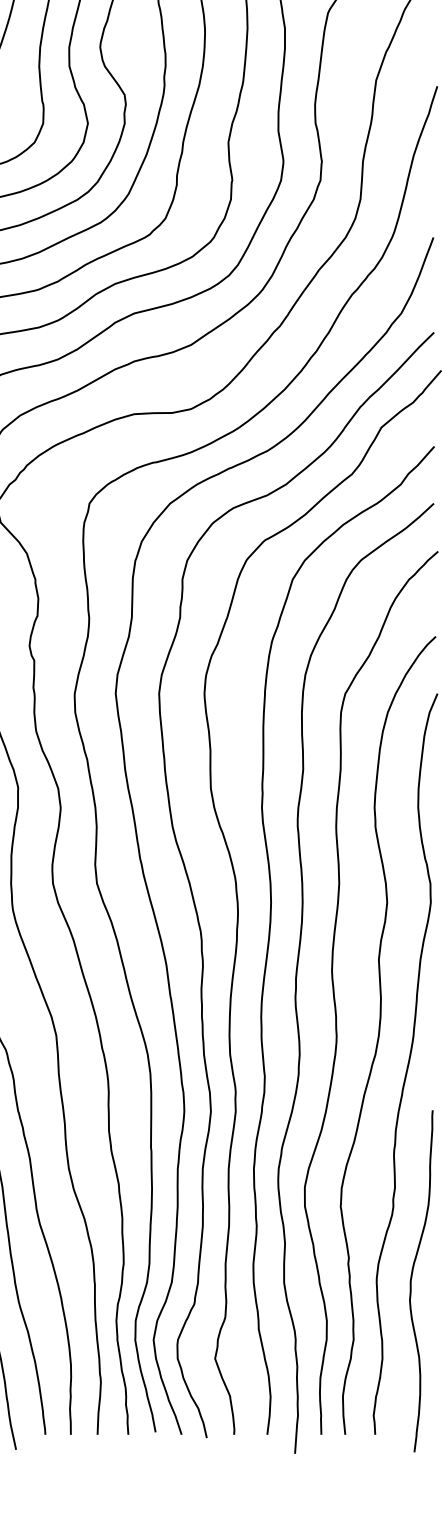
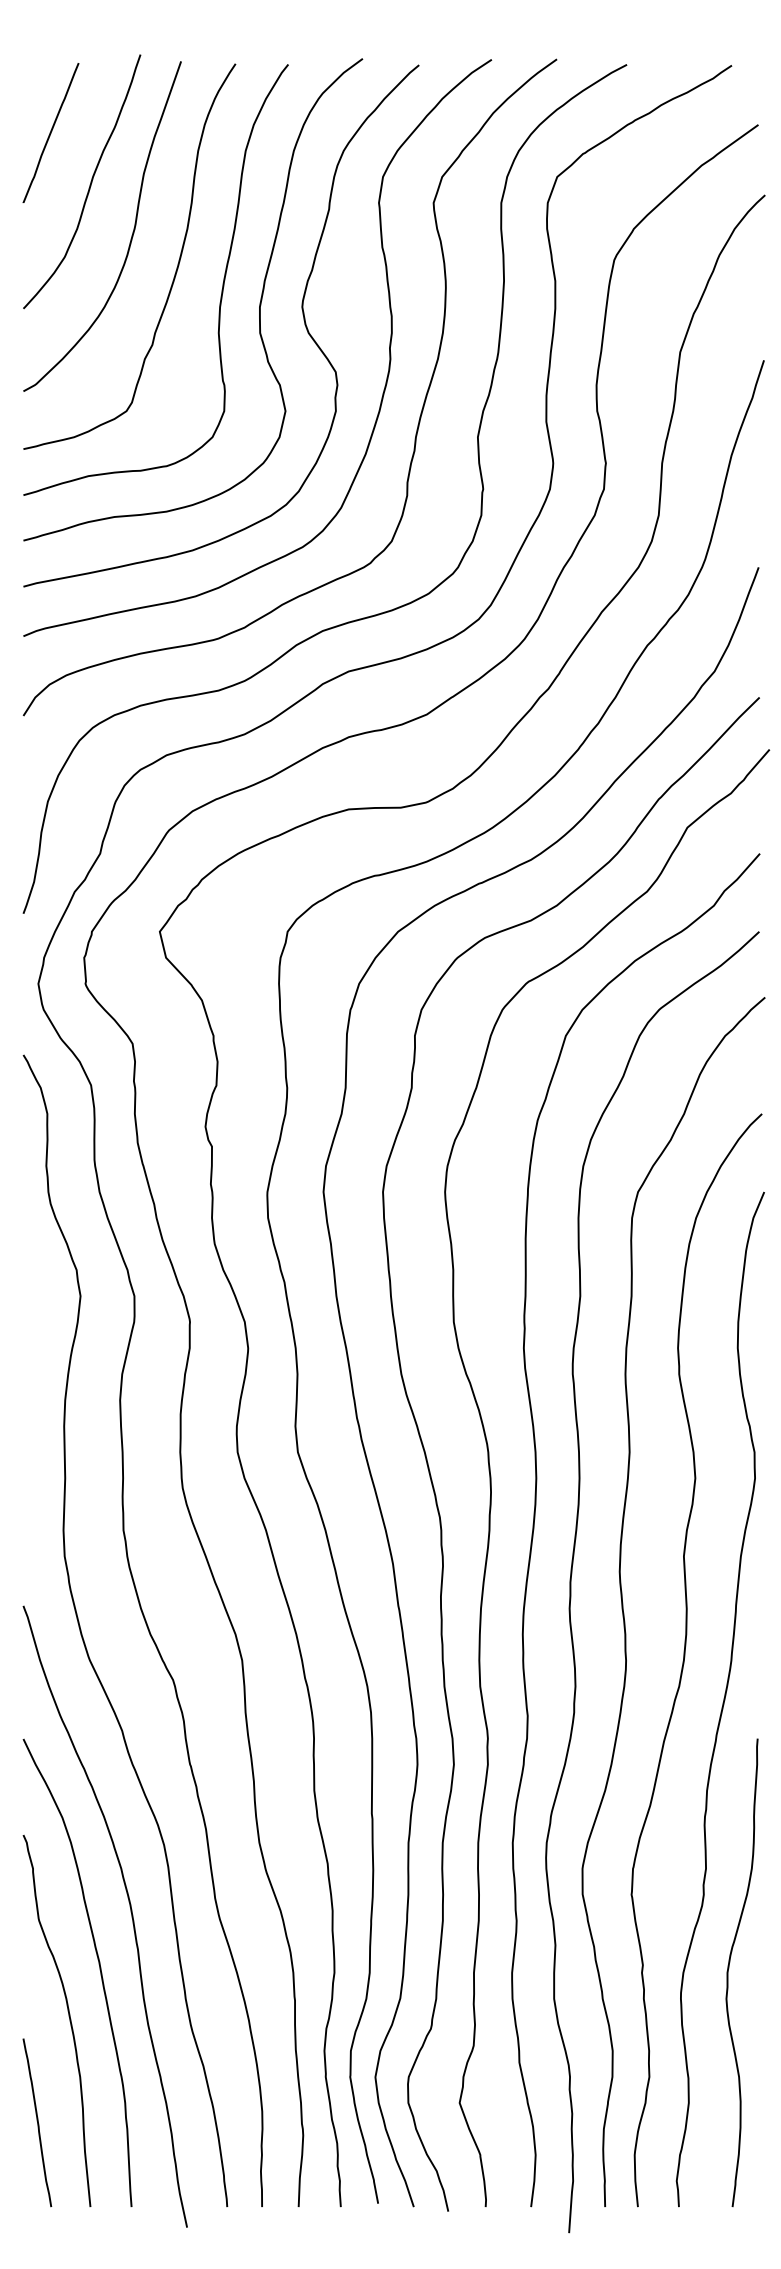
curve: (412, 1278) -> (729, 1968), moved

